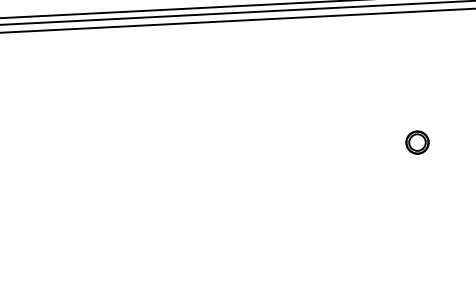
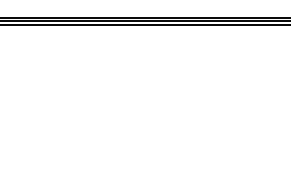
part: (415, 142) -> (273, 89), removed

